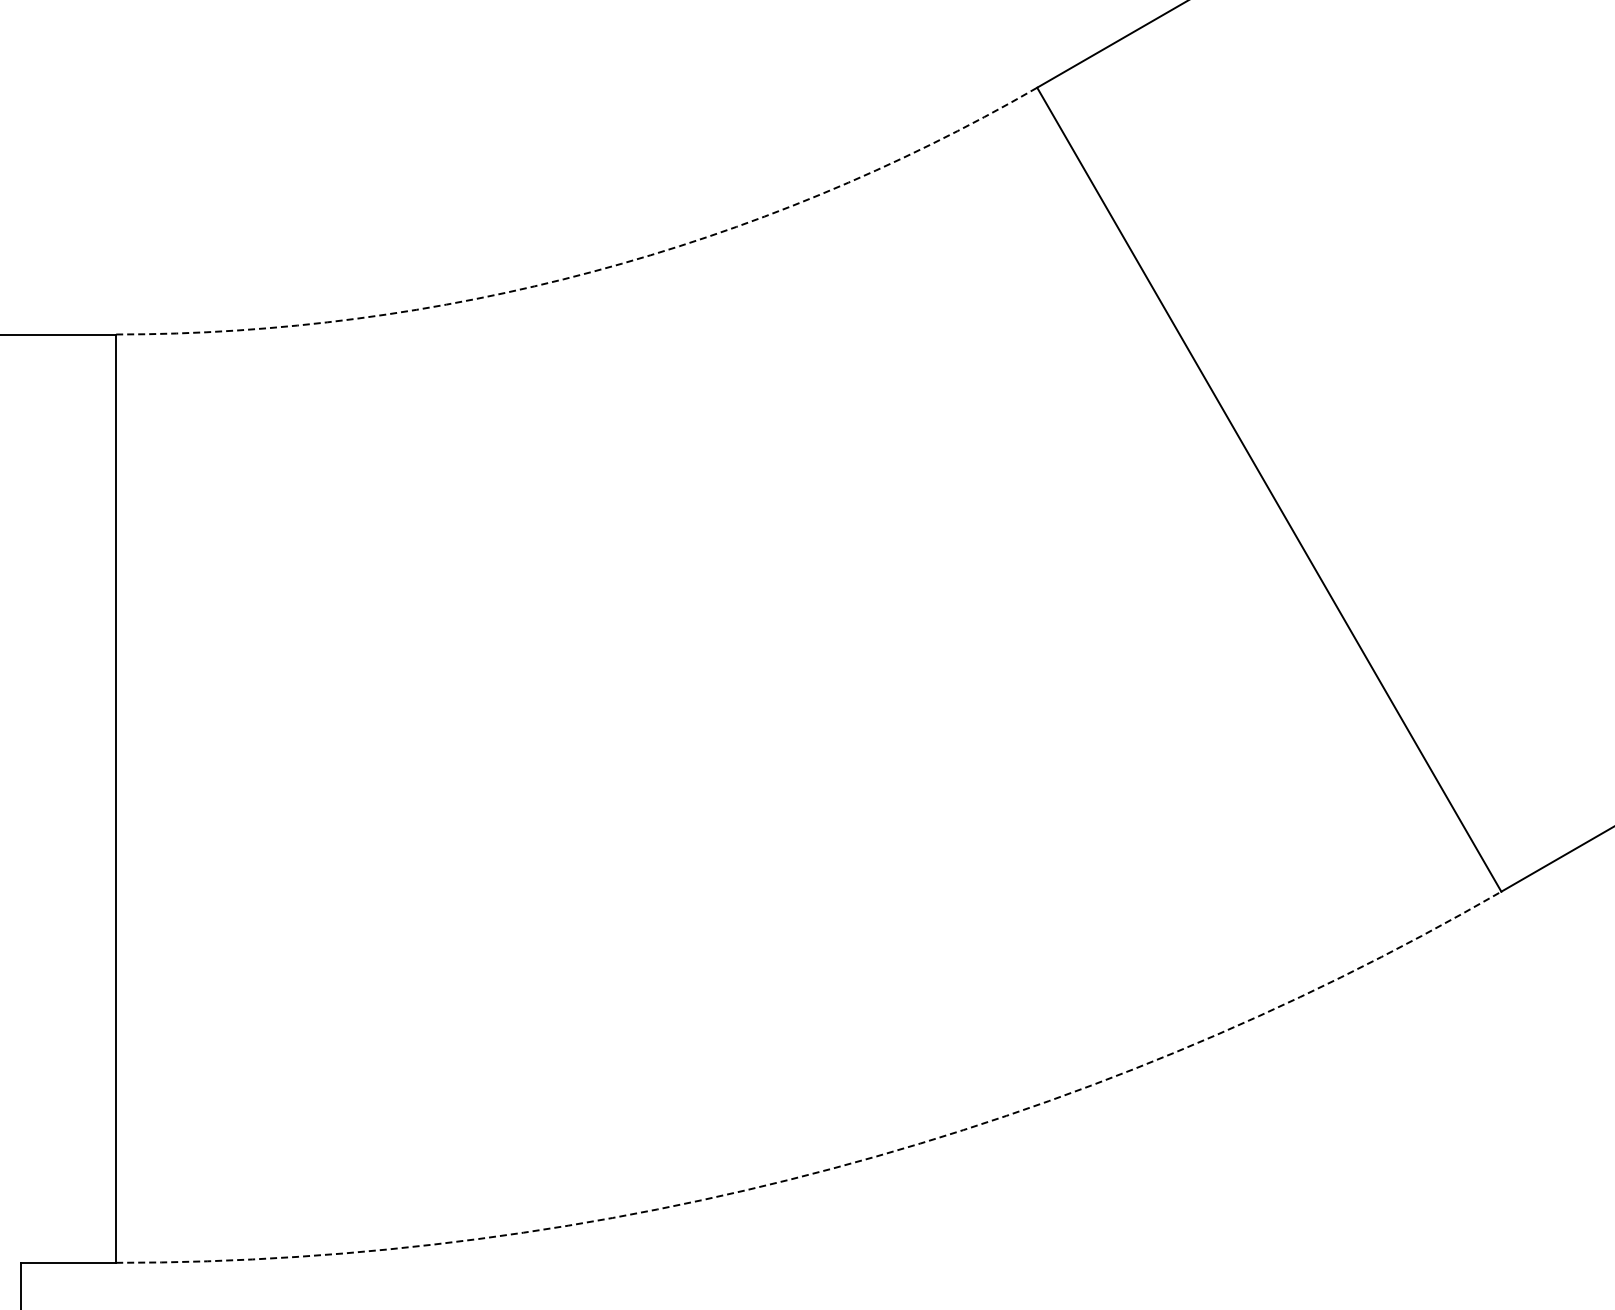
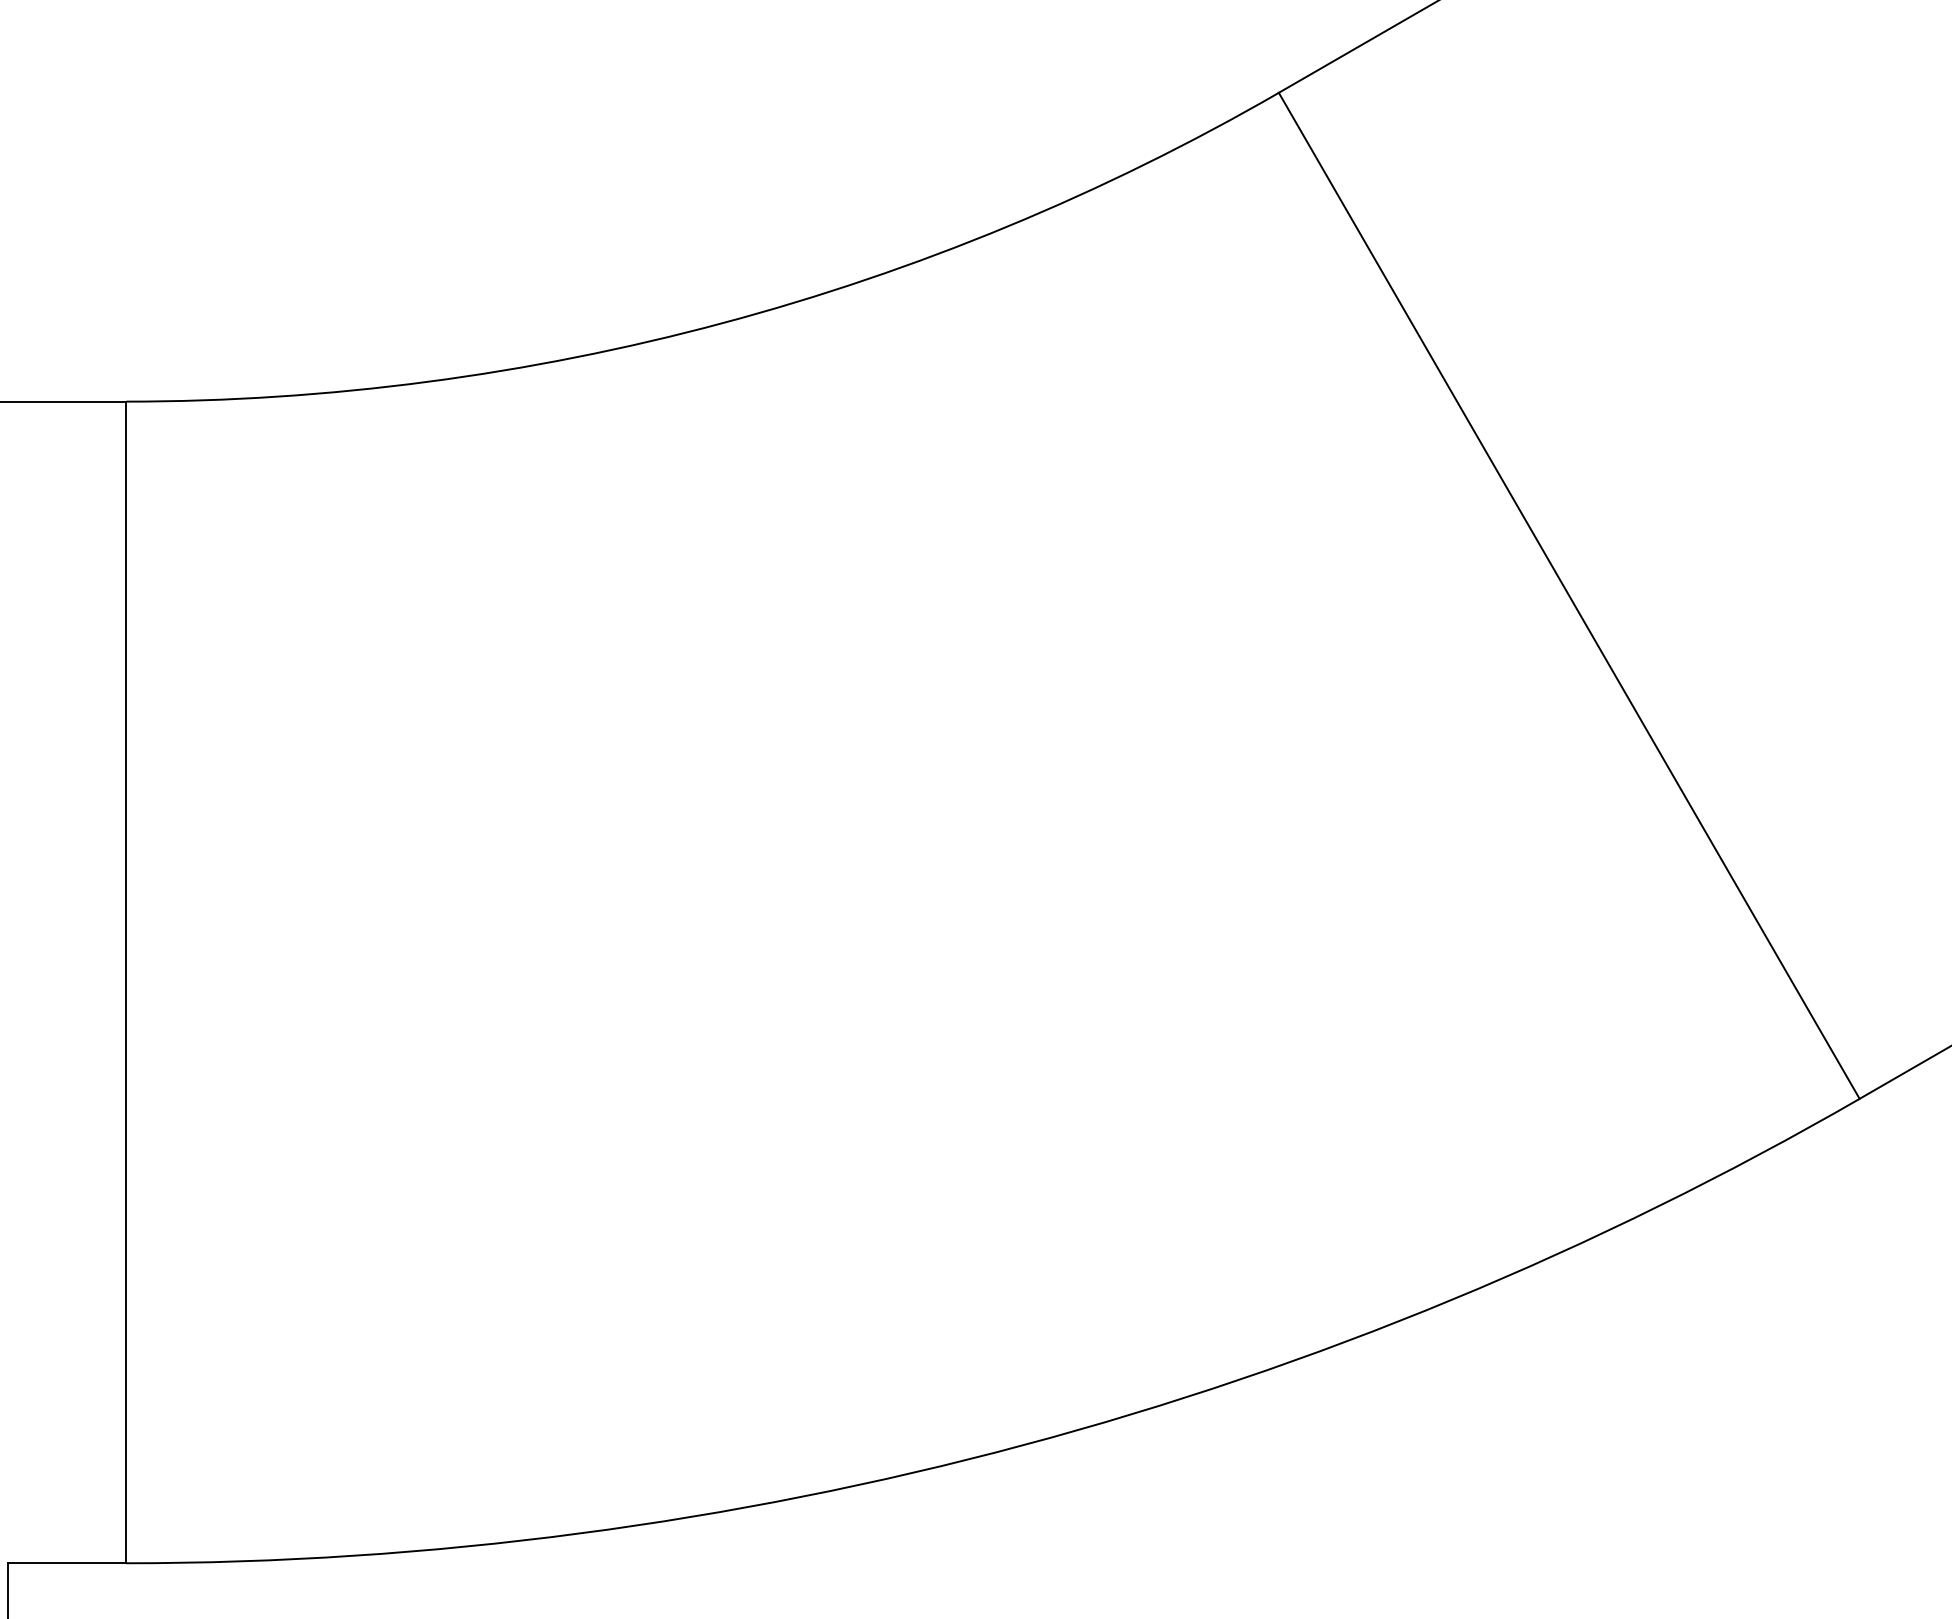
arc: (592, 271) -> (722, 322), dashed -> solid
arc: (833, 1168) -> (1023, 1445), dashed -> solid

